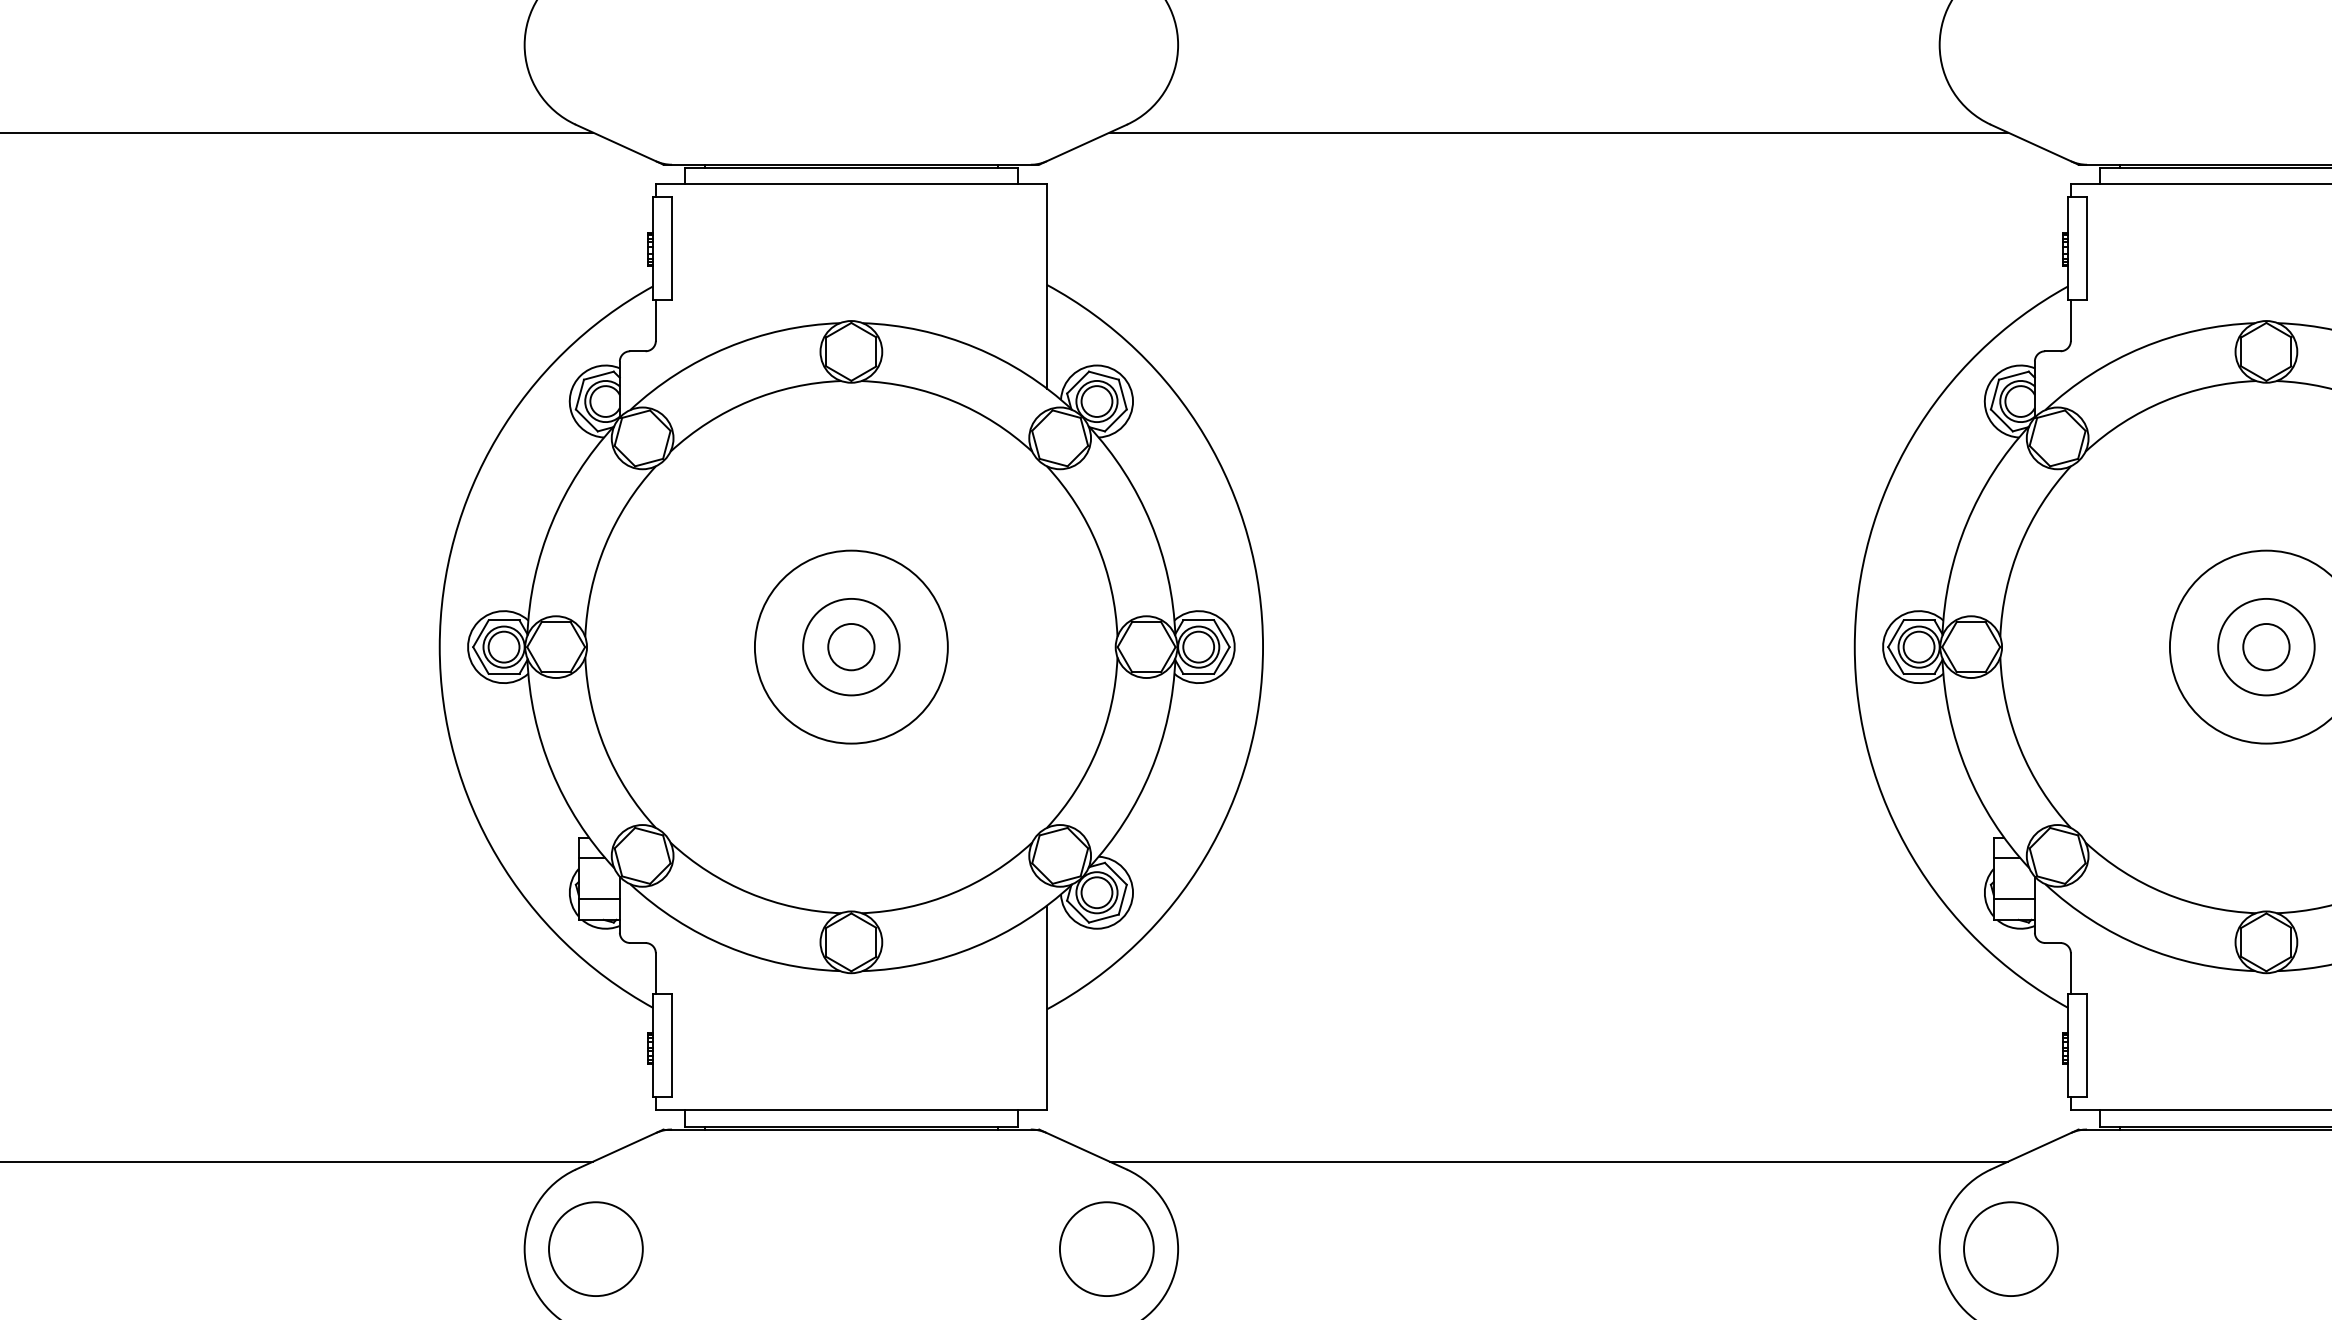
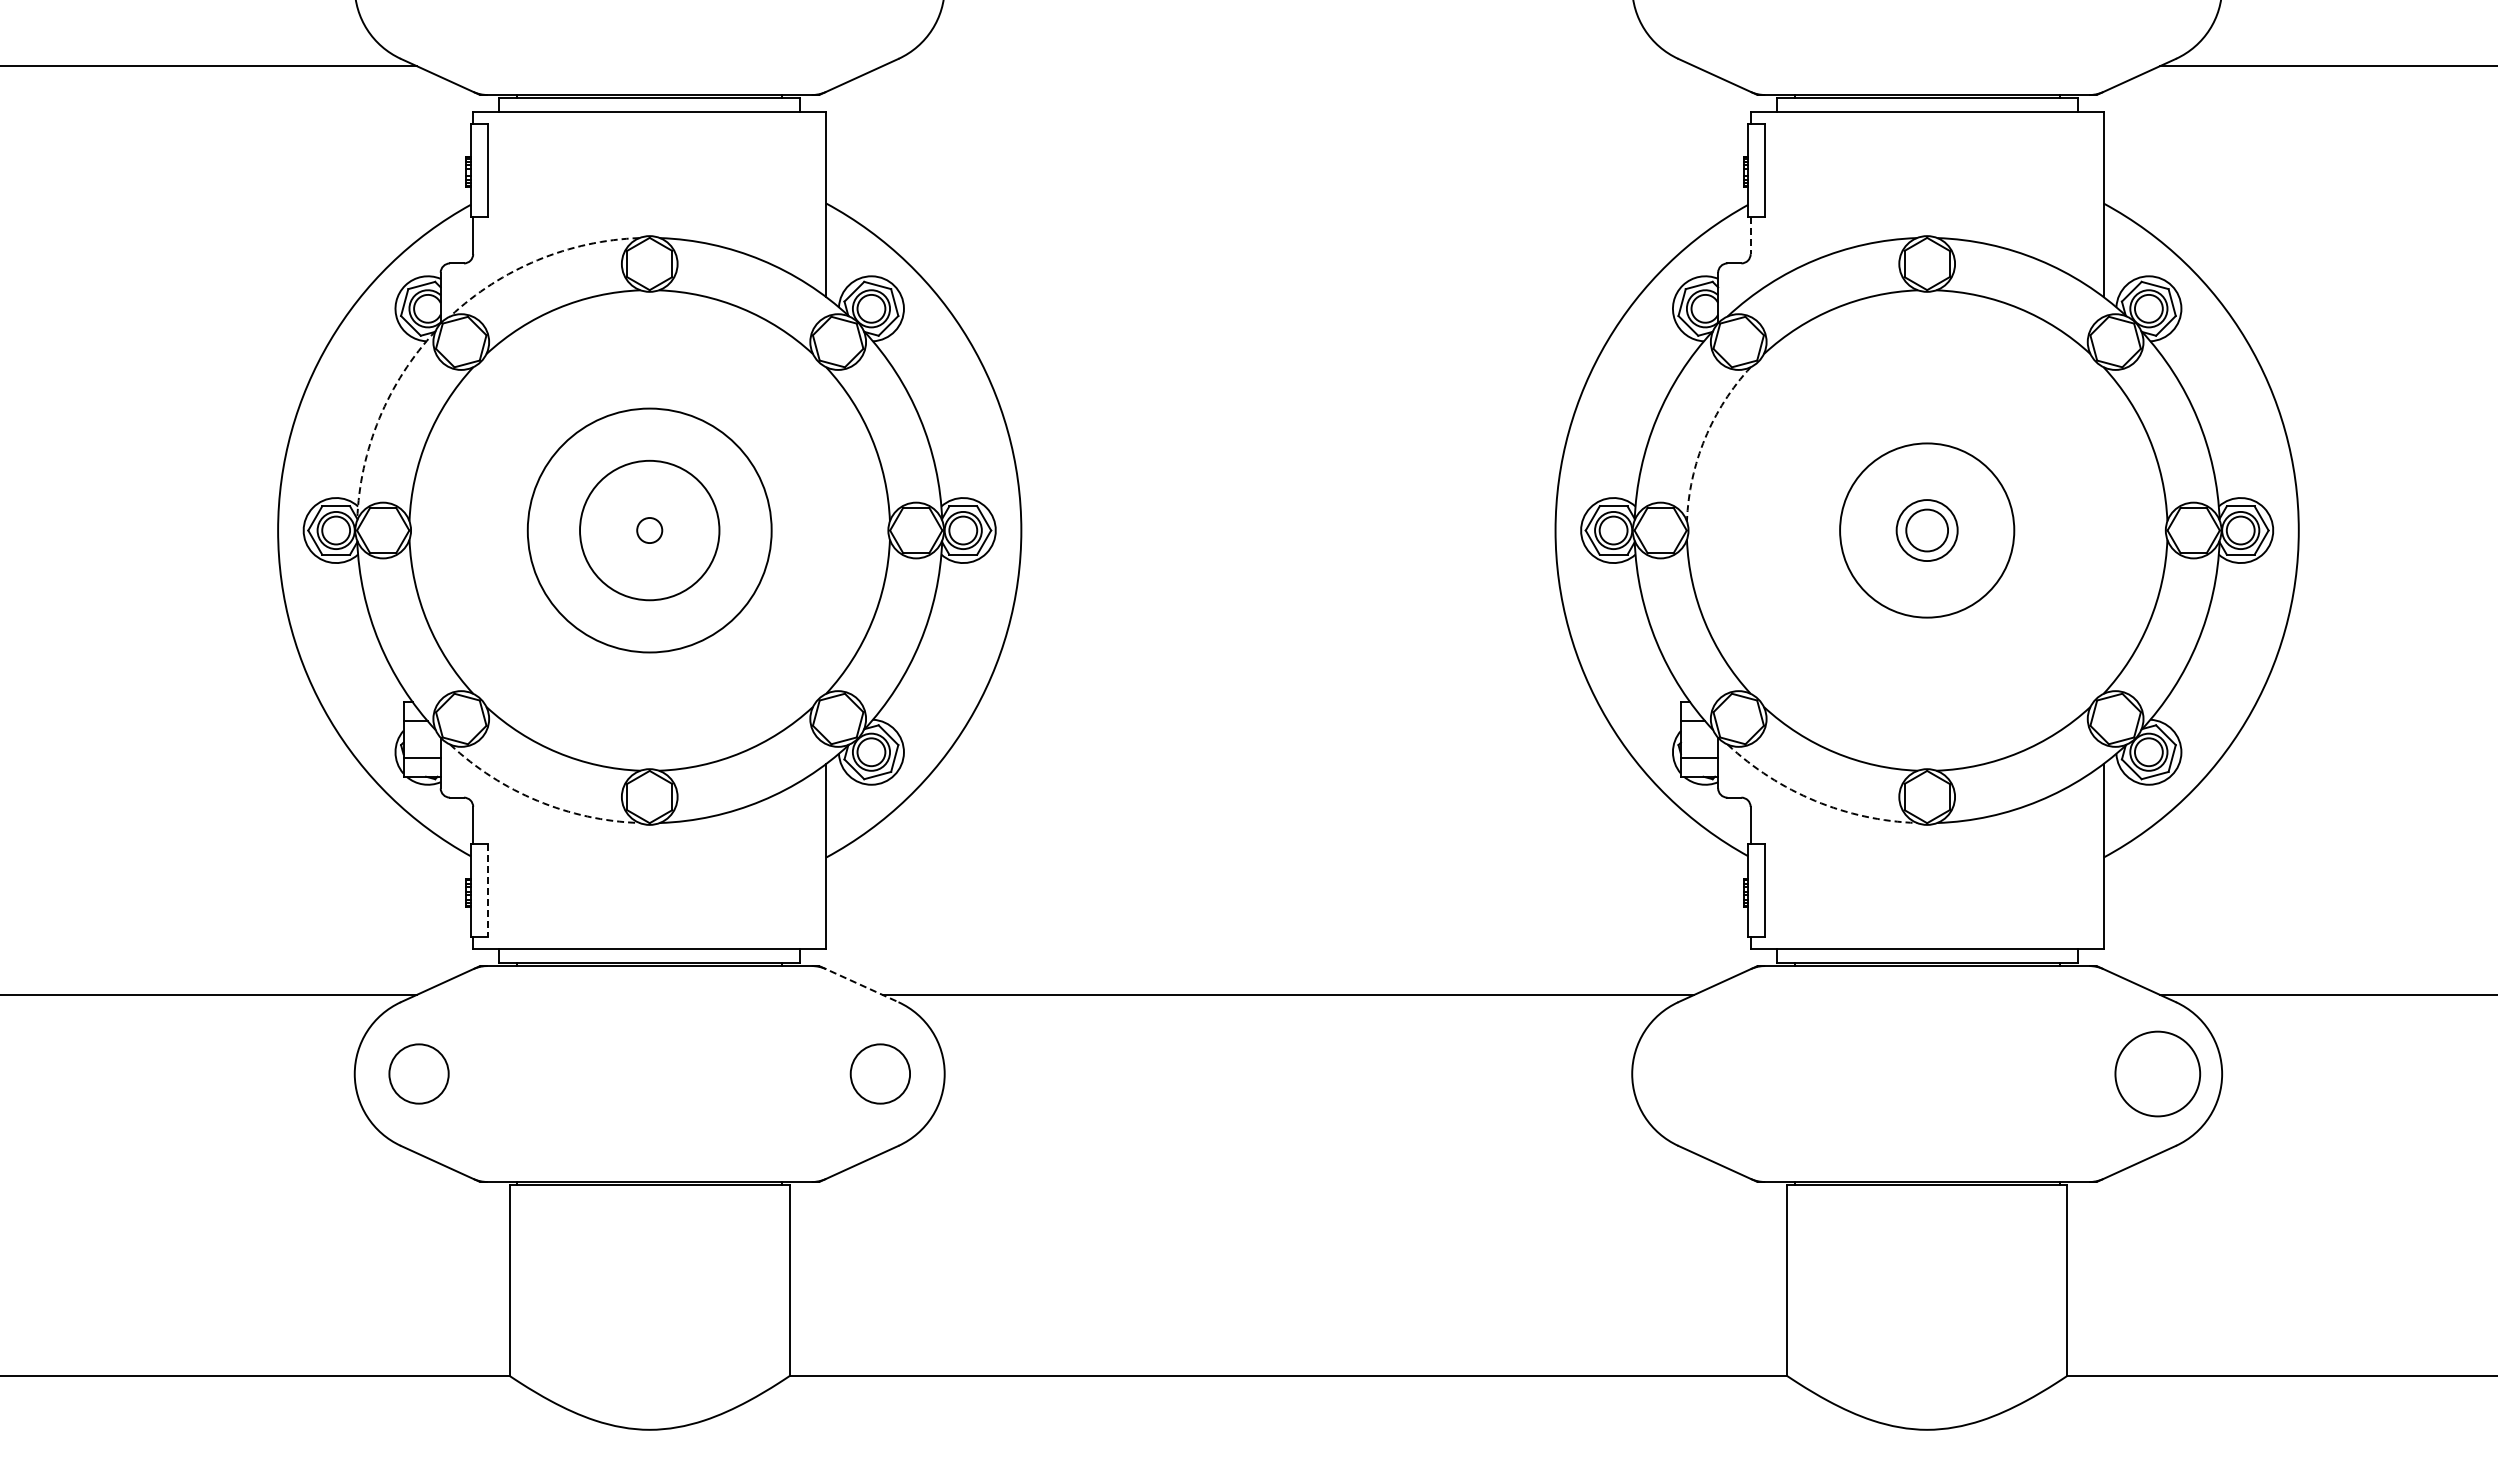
line: (1557, 133) -> (1287, 66), removed
line: (2070, 320) -> (1750, 235), solid -> dashed
arc: (727, 348) -> (537, 260), solid -> dashed
arc: (552, 523) -> (379, 418), solid -> dashed
arc: (2020, 545) -> (1705, 438), solid -> dashed
circle: (851, 647) -> (649, 530), size x0.6
circle: (851, 647) -> (649, 530), size x1.4
circle: (851, 647) -> (649, 530), size x1.6
circle: (2265, 647) -> (1926, 530), size x0.7
arc: (727, 946) -> (537, 800), solid -> dashed
arc: (2142, 946) -> (1815, 800), solid -> dashed
line: (671, 1046) -> (487, 891), solid -> dashed
line: (1083, 1149) -> (859, 984), solid -> dashed
circle: (595, 1248) -> (418, 1073), size x0.7
circle: (1107, 1248) -> (880, 1073), size x0.7
circle: (2010, 1248) -> (1696, 1073), removed

